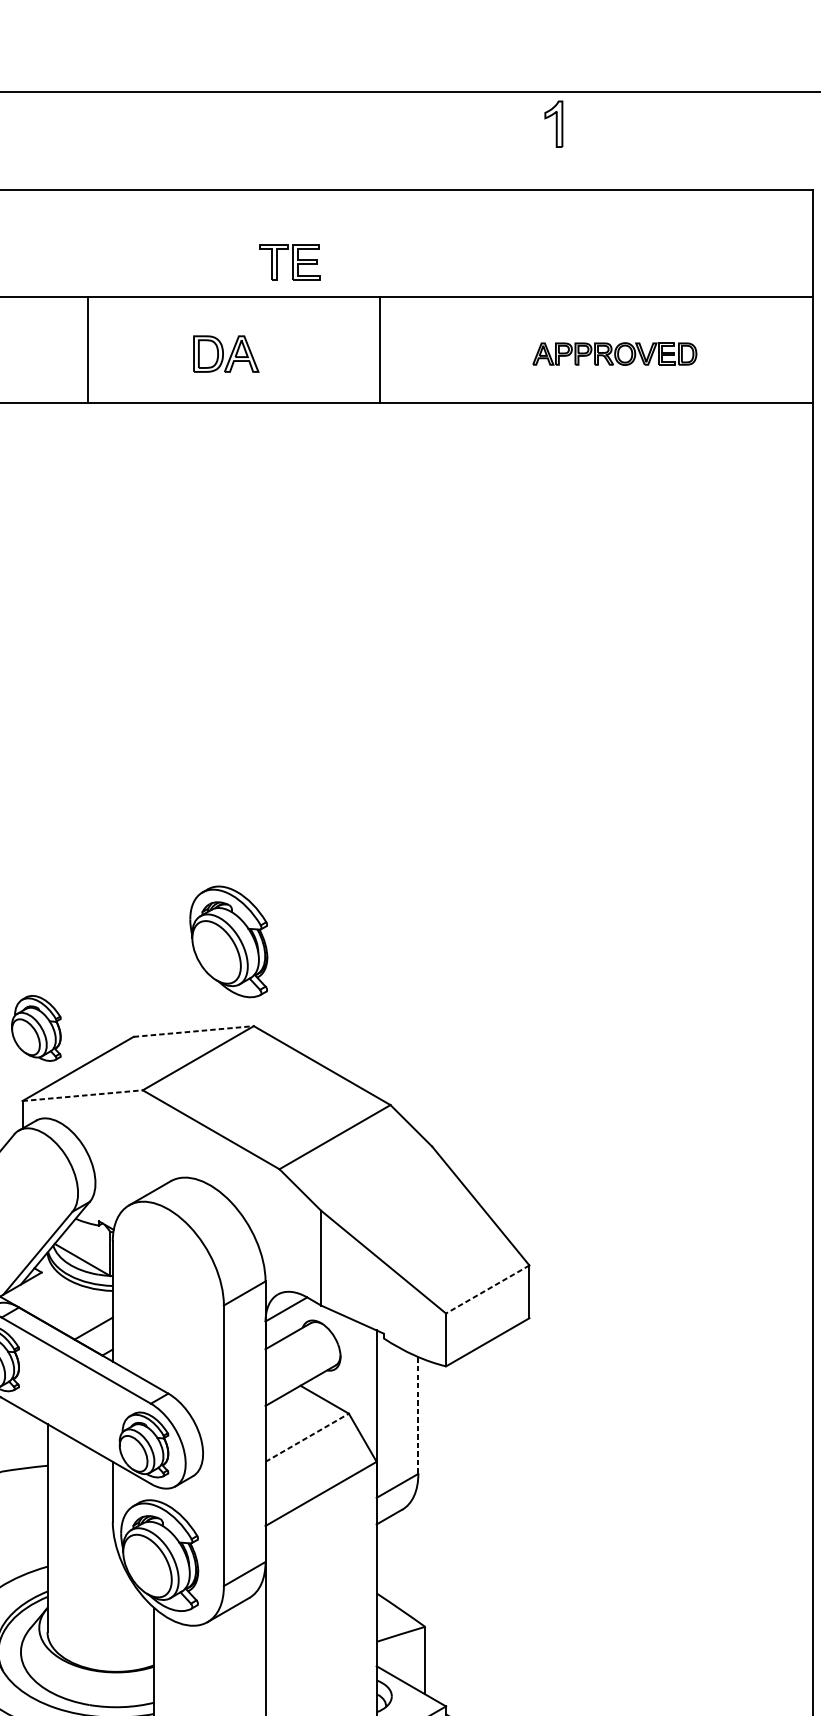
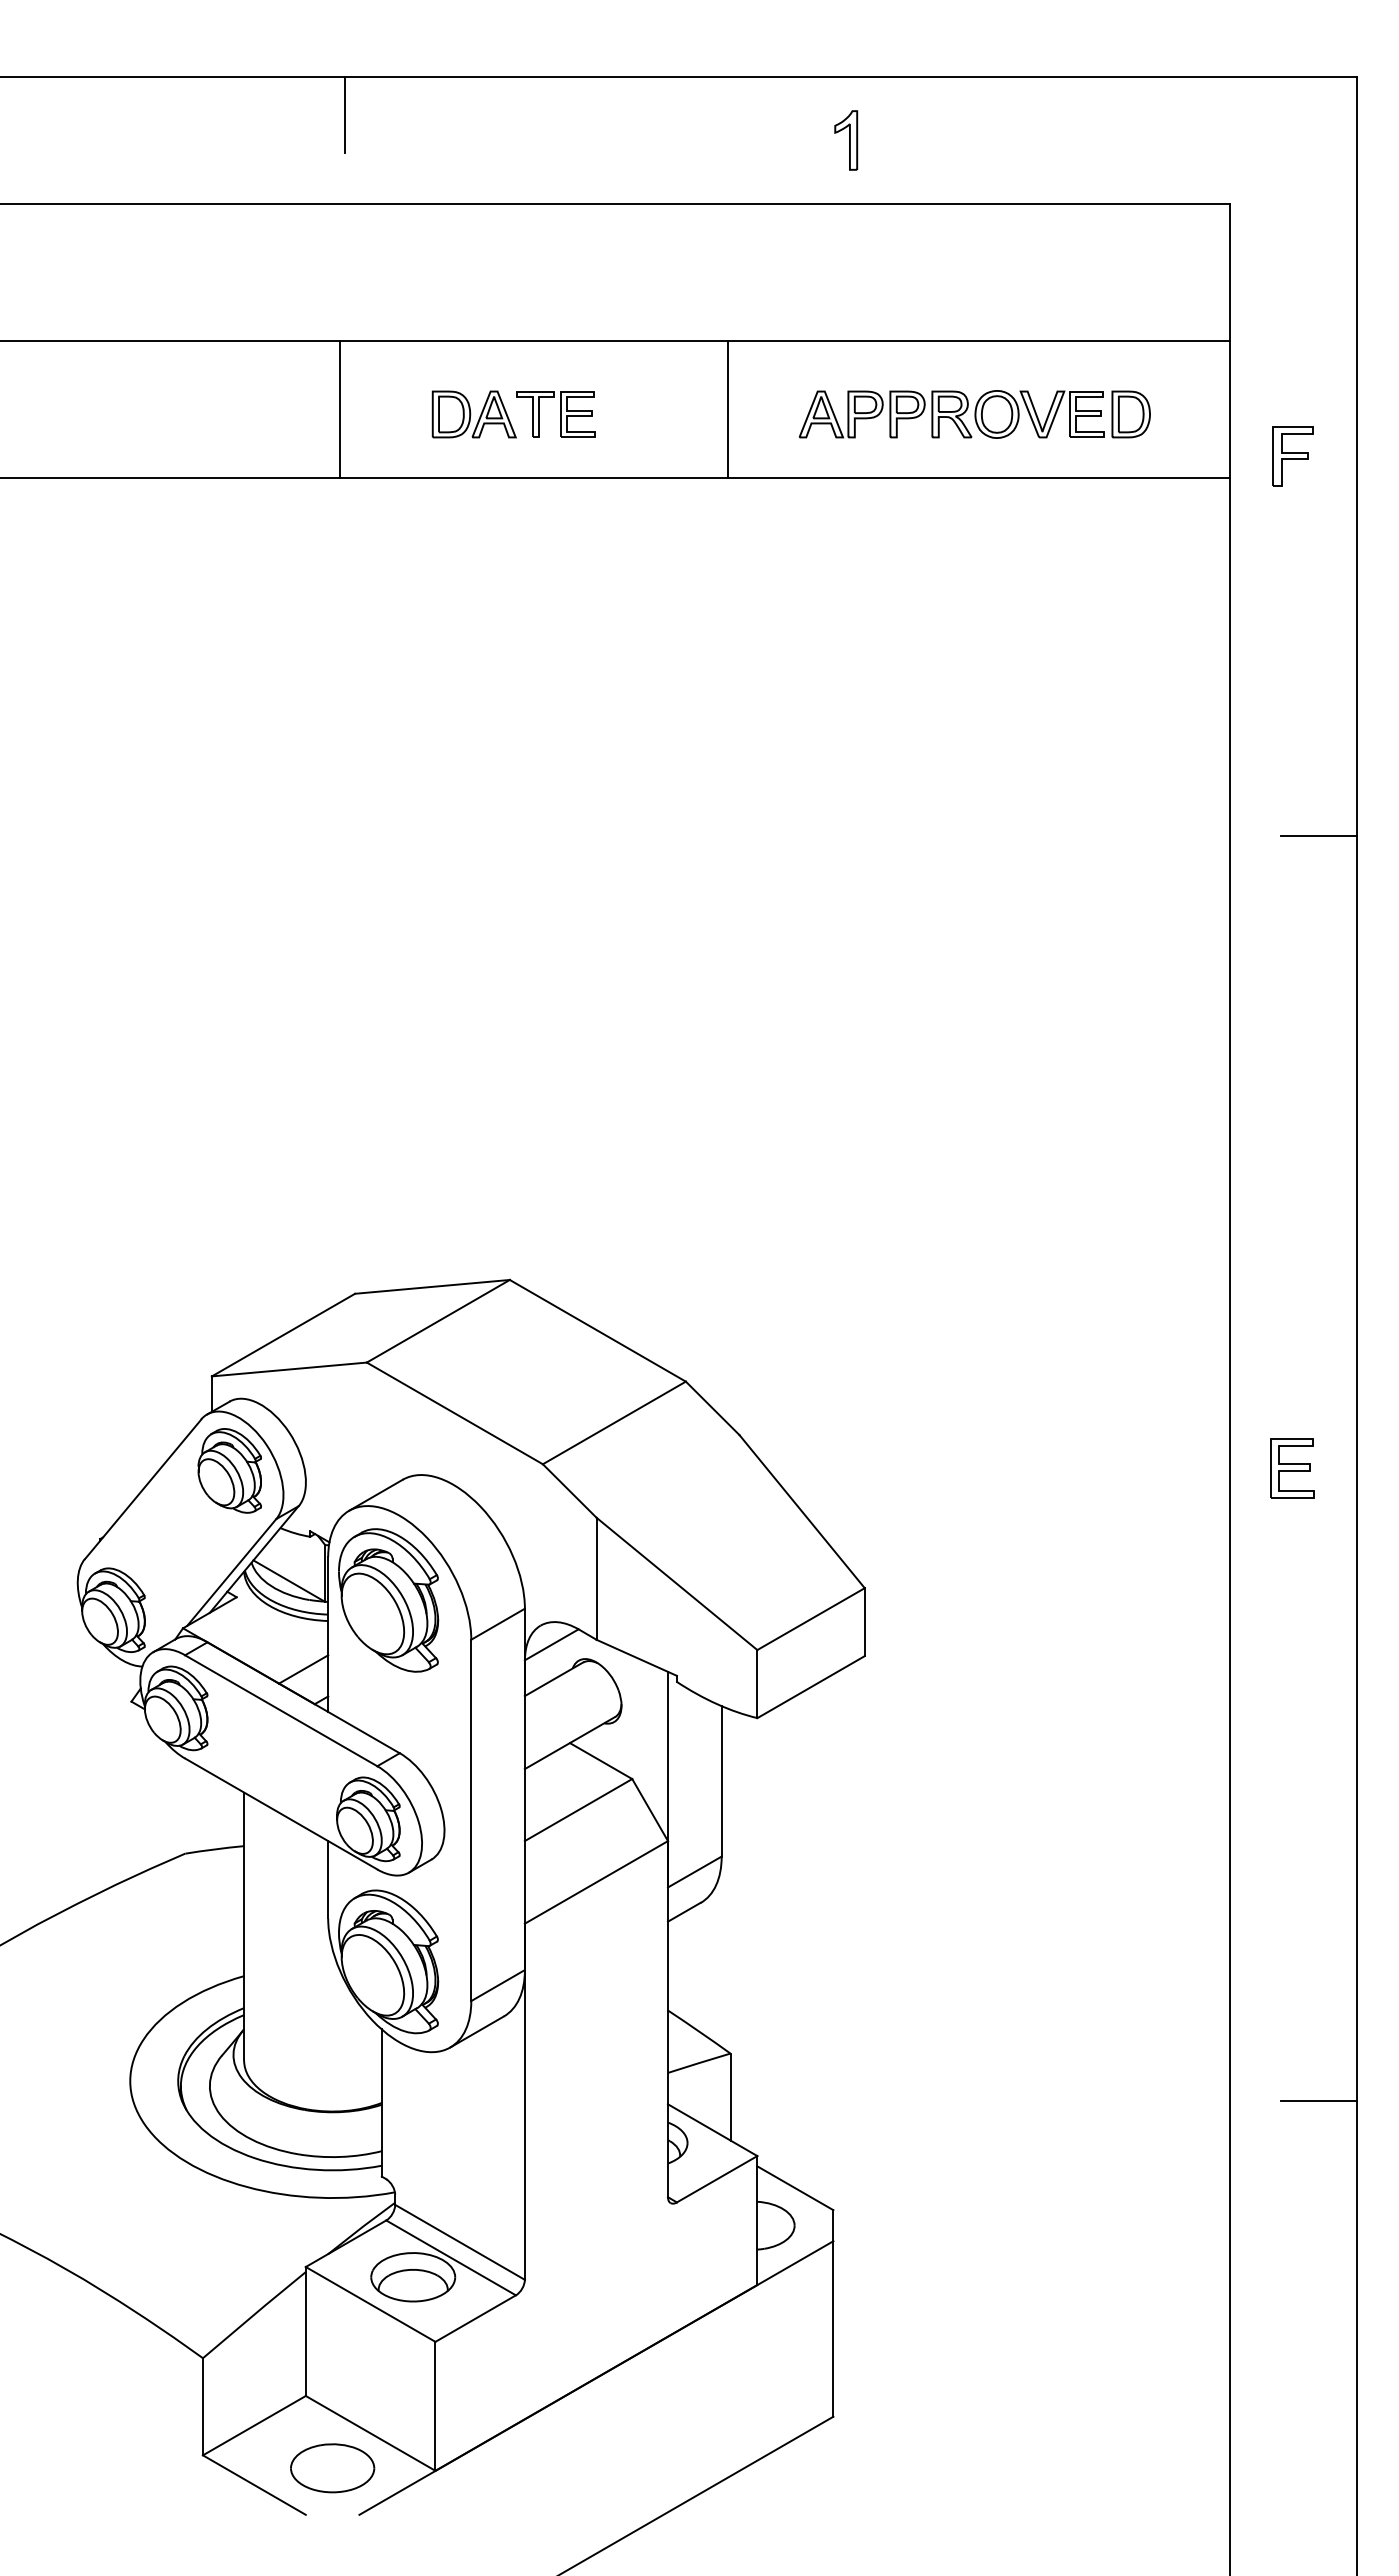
line: (126, 121) -> (345, 115), added
part: (554, 124) -> (846, 140), moved
part: (289, 262) -> (555, 414), moved
line: (88, 349) -> (340, 408), moved
line: (380, 349) -> (728, 408), moved
part: (614, 354) -> (974, 414), size x1.67
part: (228, 941) -> (388, 1600), moved
part: (36, 1028) -> (229, 1470), moved
line: (193, 1031) -> (432, 1286), dashed -> solid
line: (82, 1095) -> (289, 1369), dashed -> solid
line: (488, 1289) -> (811, 1619), dashed -> solid
line: (418, 1414) -> (721, 1780), dashed -> solid
line: (307, 1437) -> (578, 1809), dashed -> solid

